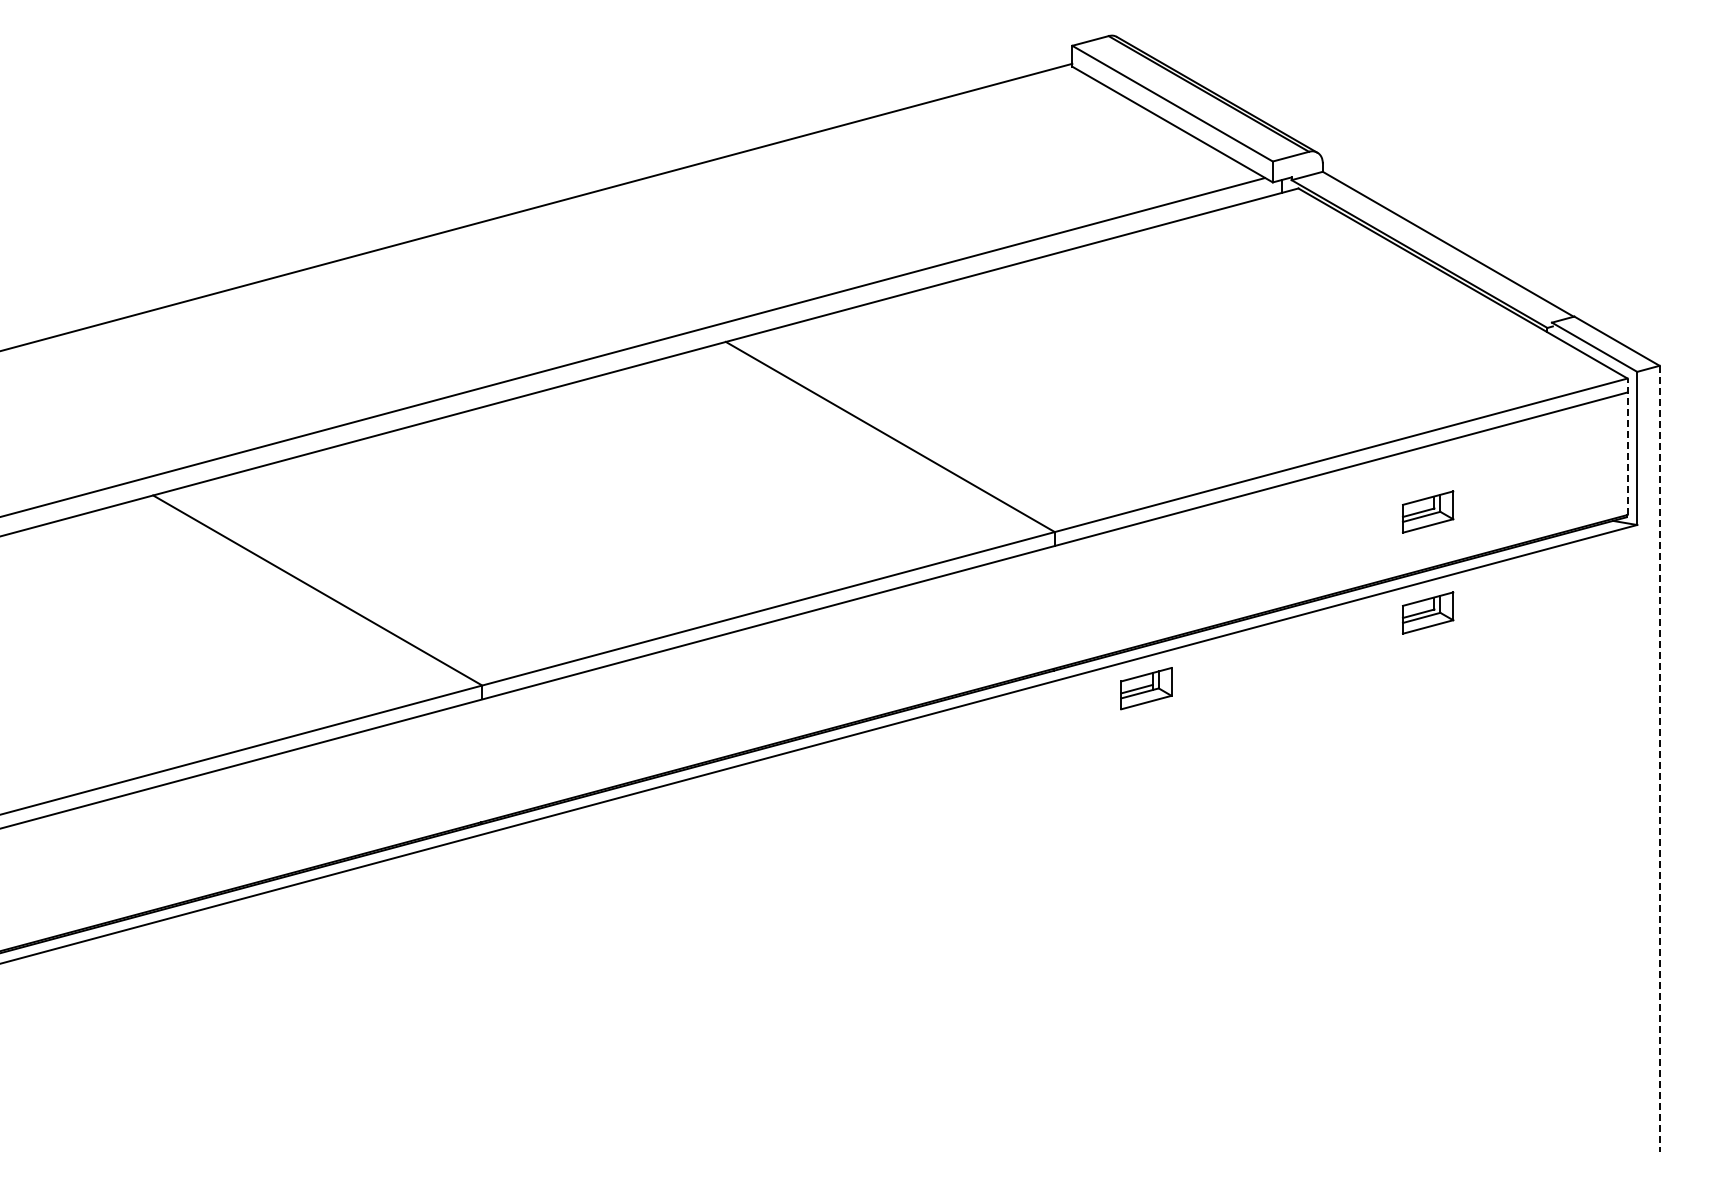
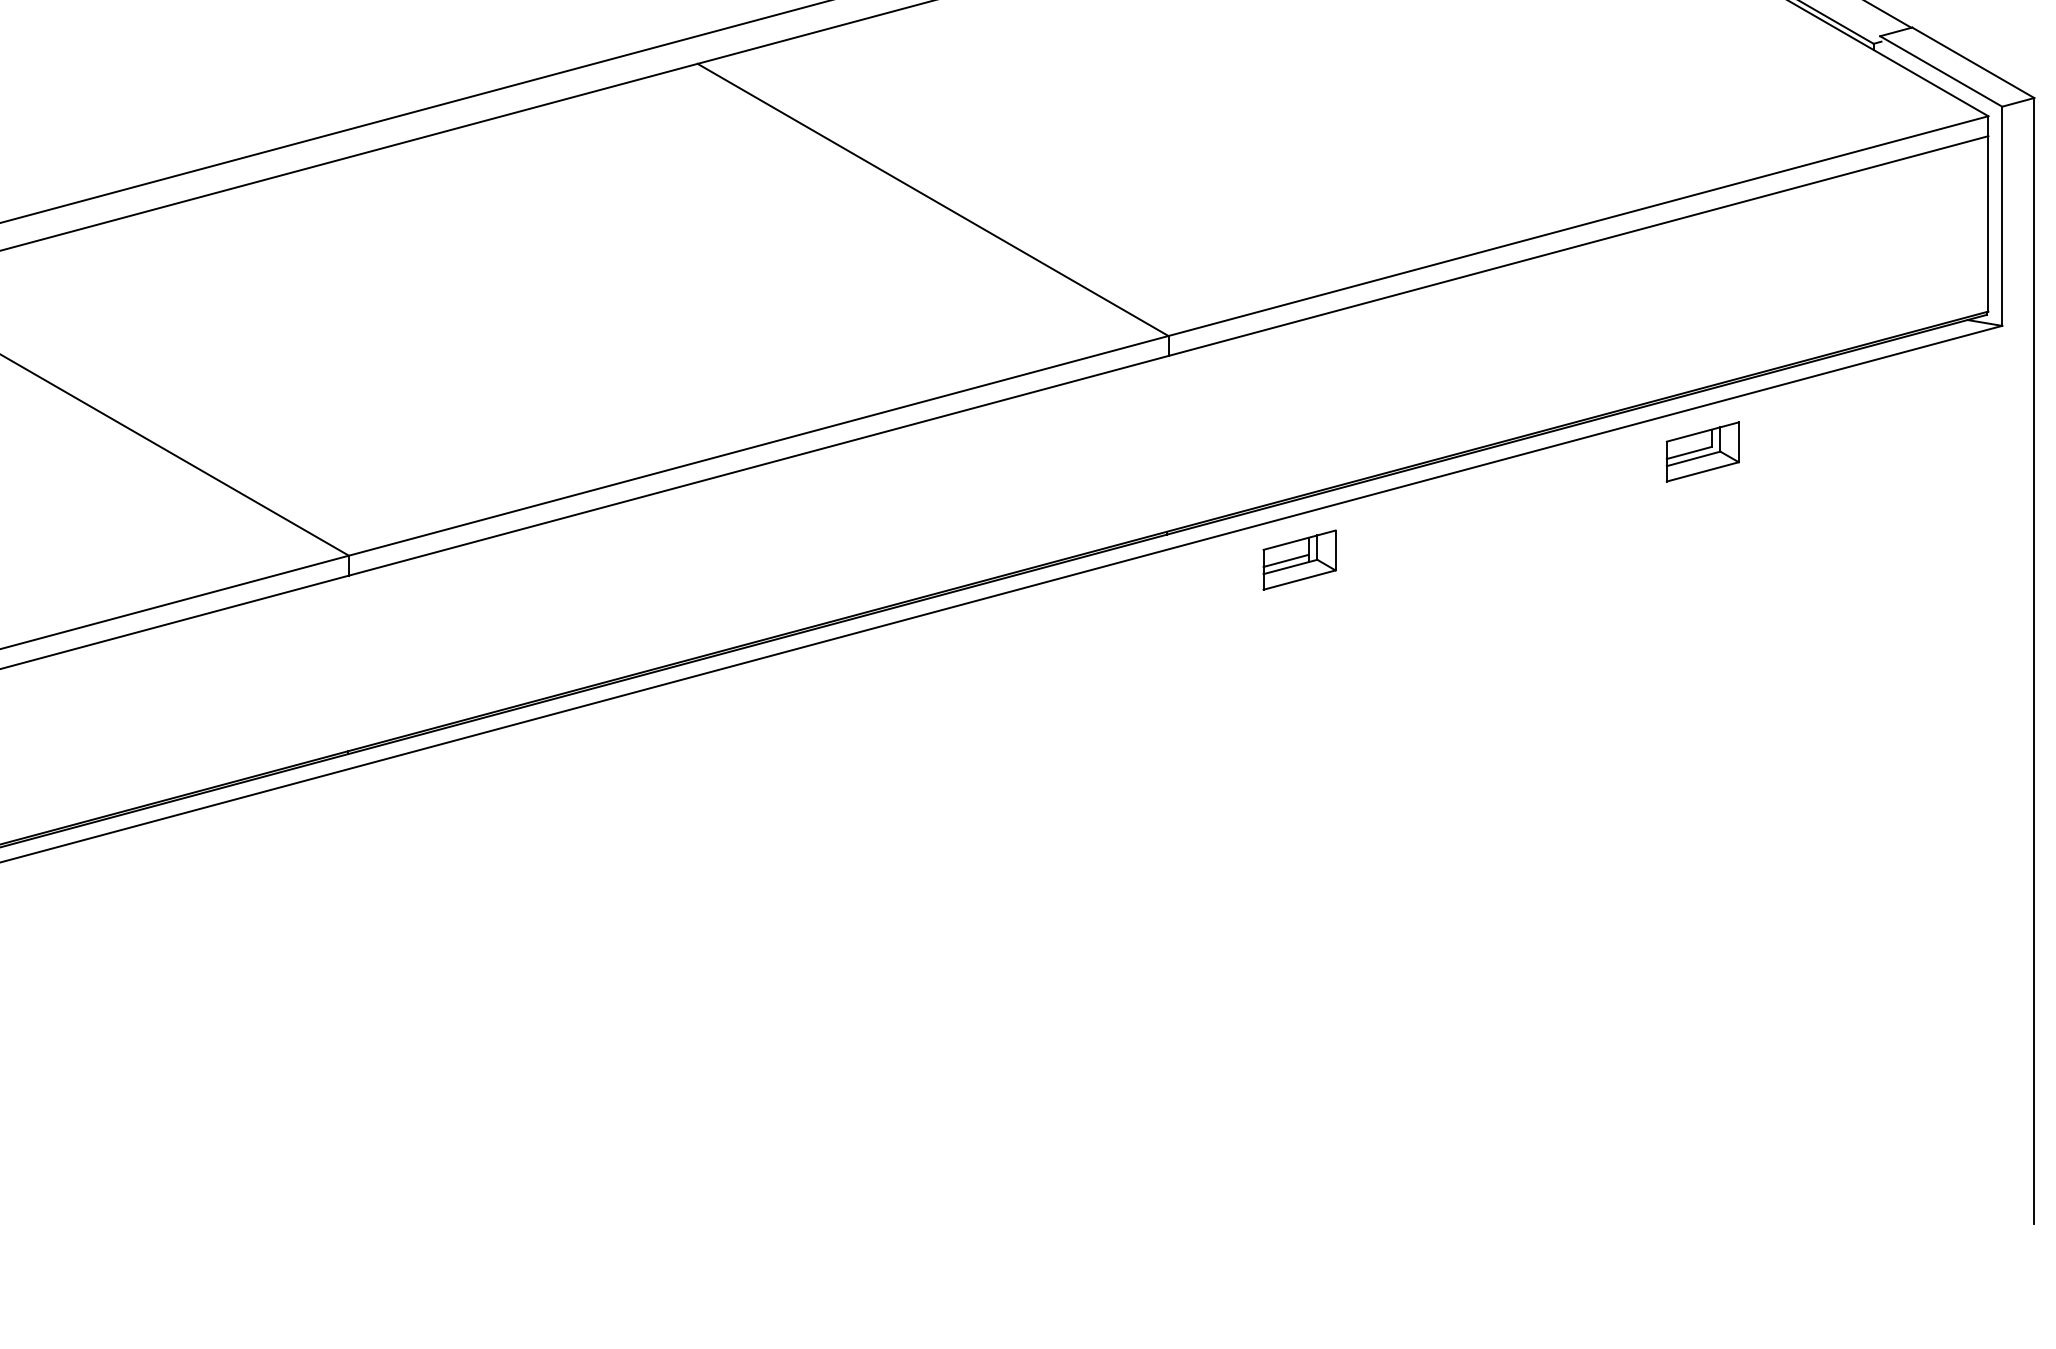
line: (1627, 446) -> (1988, 213), dashed -> solid
part: (1428, 511) -> (1703, 306), removed
line: (1659, 759) -> (2034, 661), dashed -> solid

